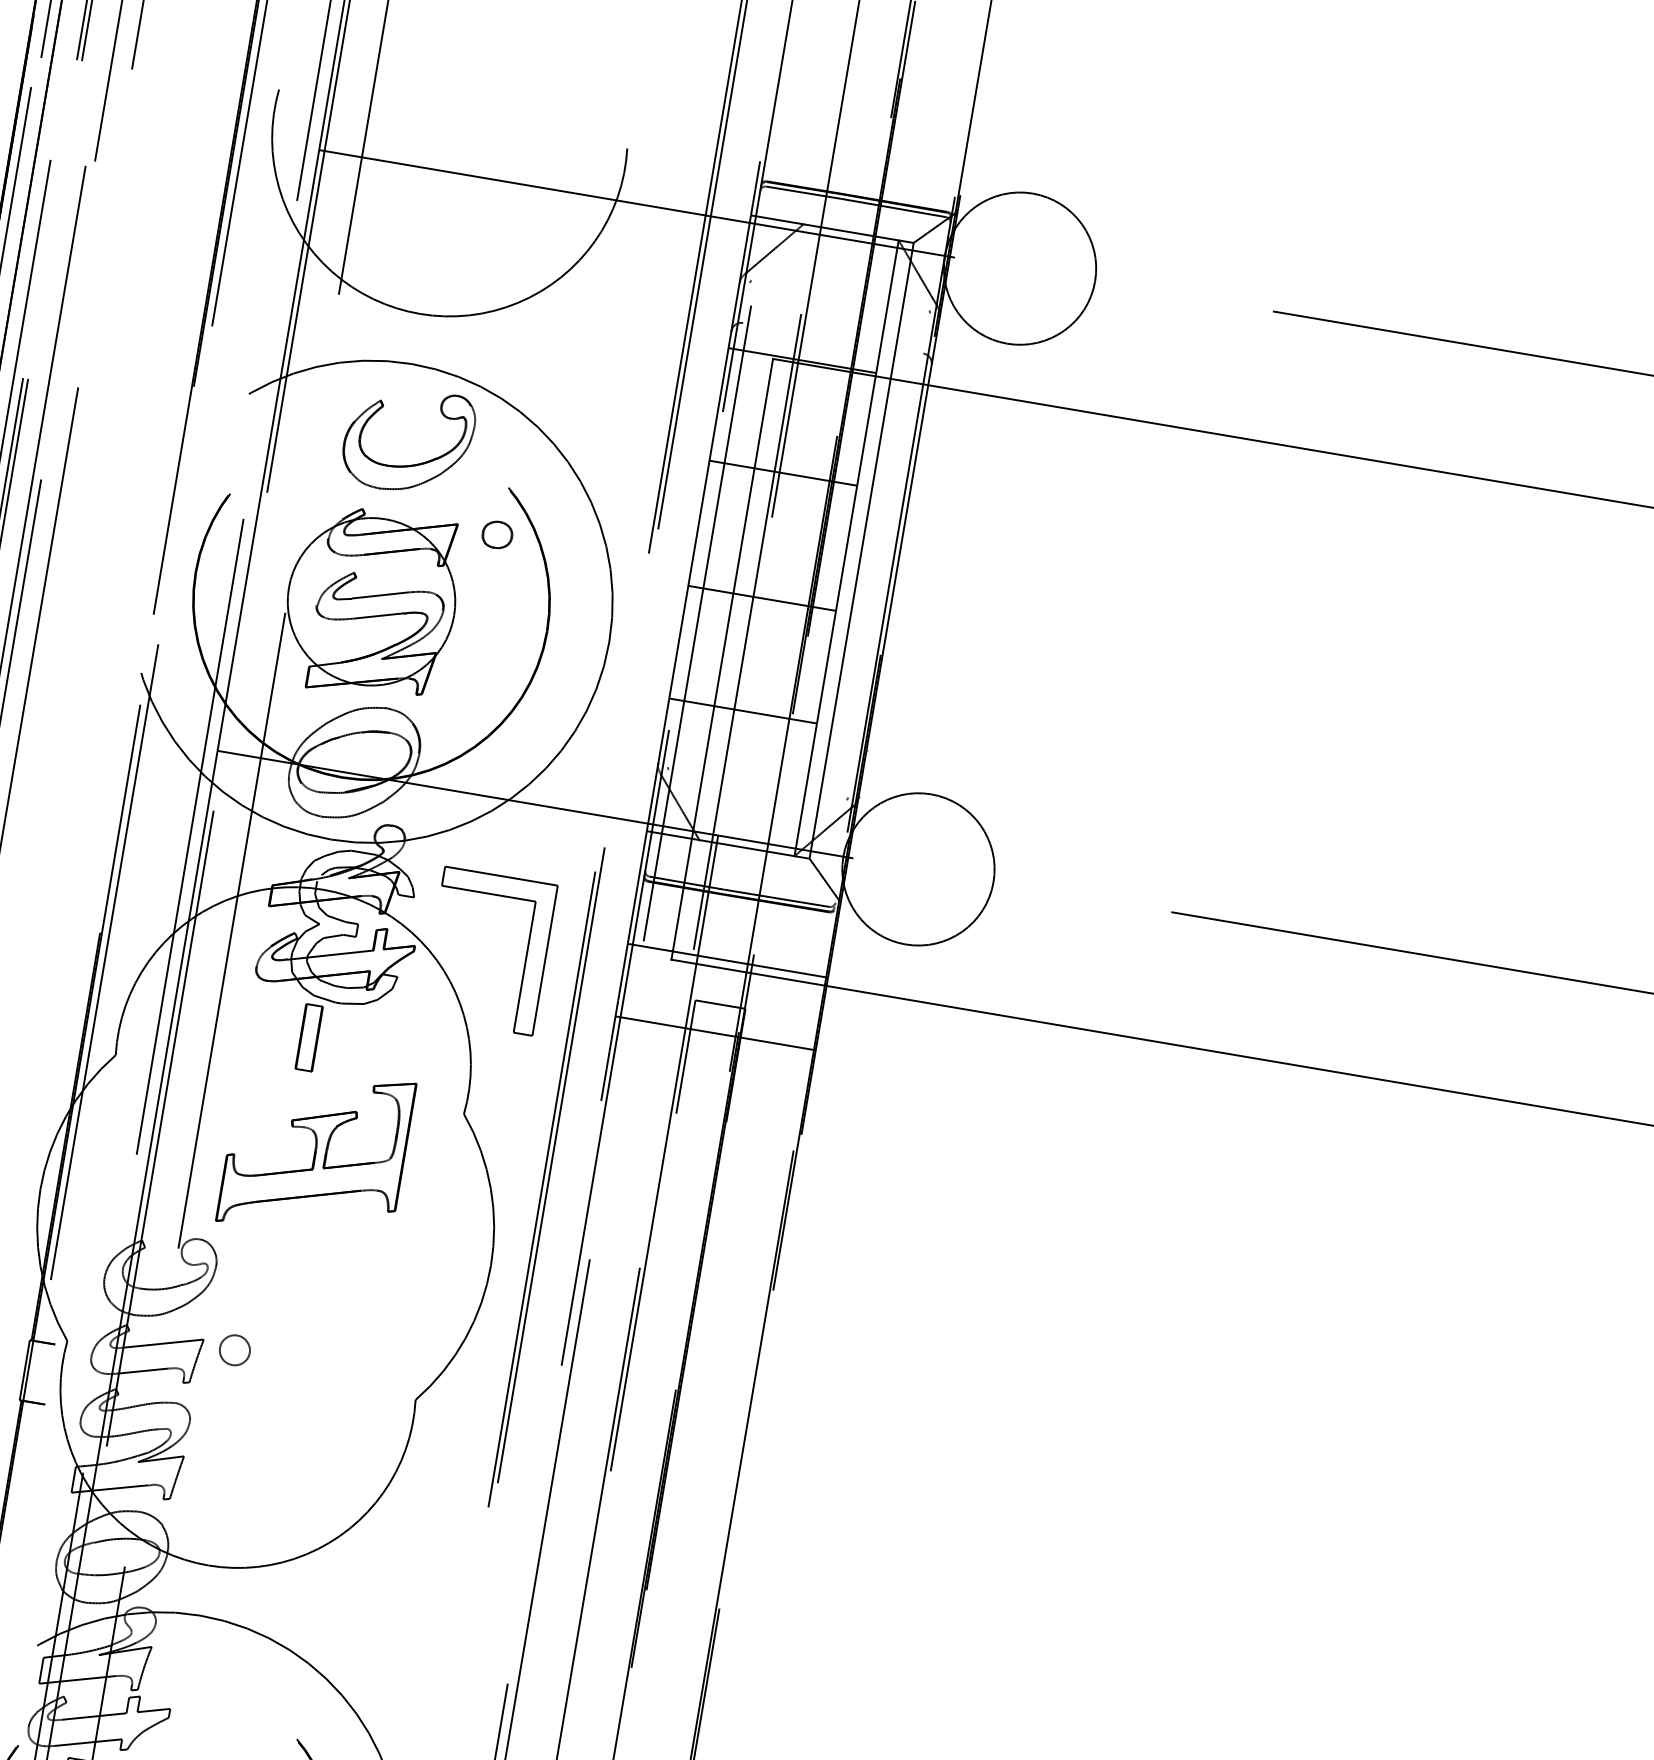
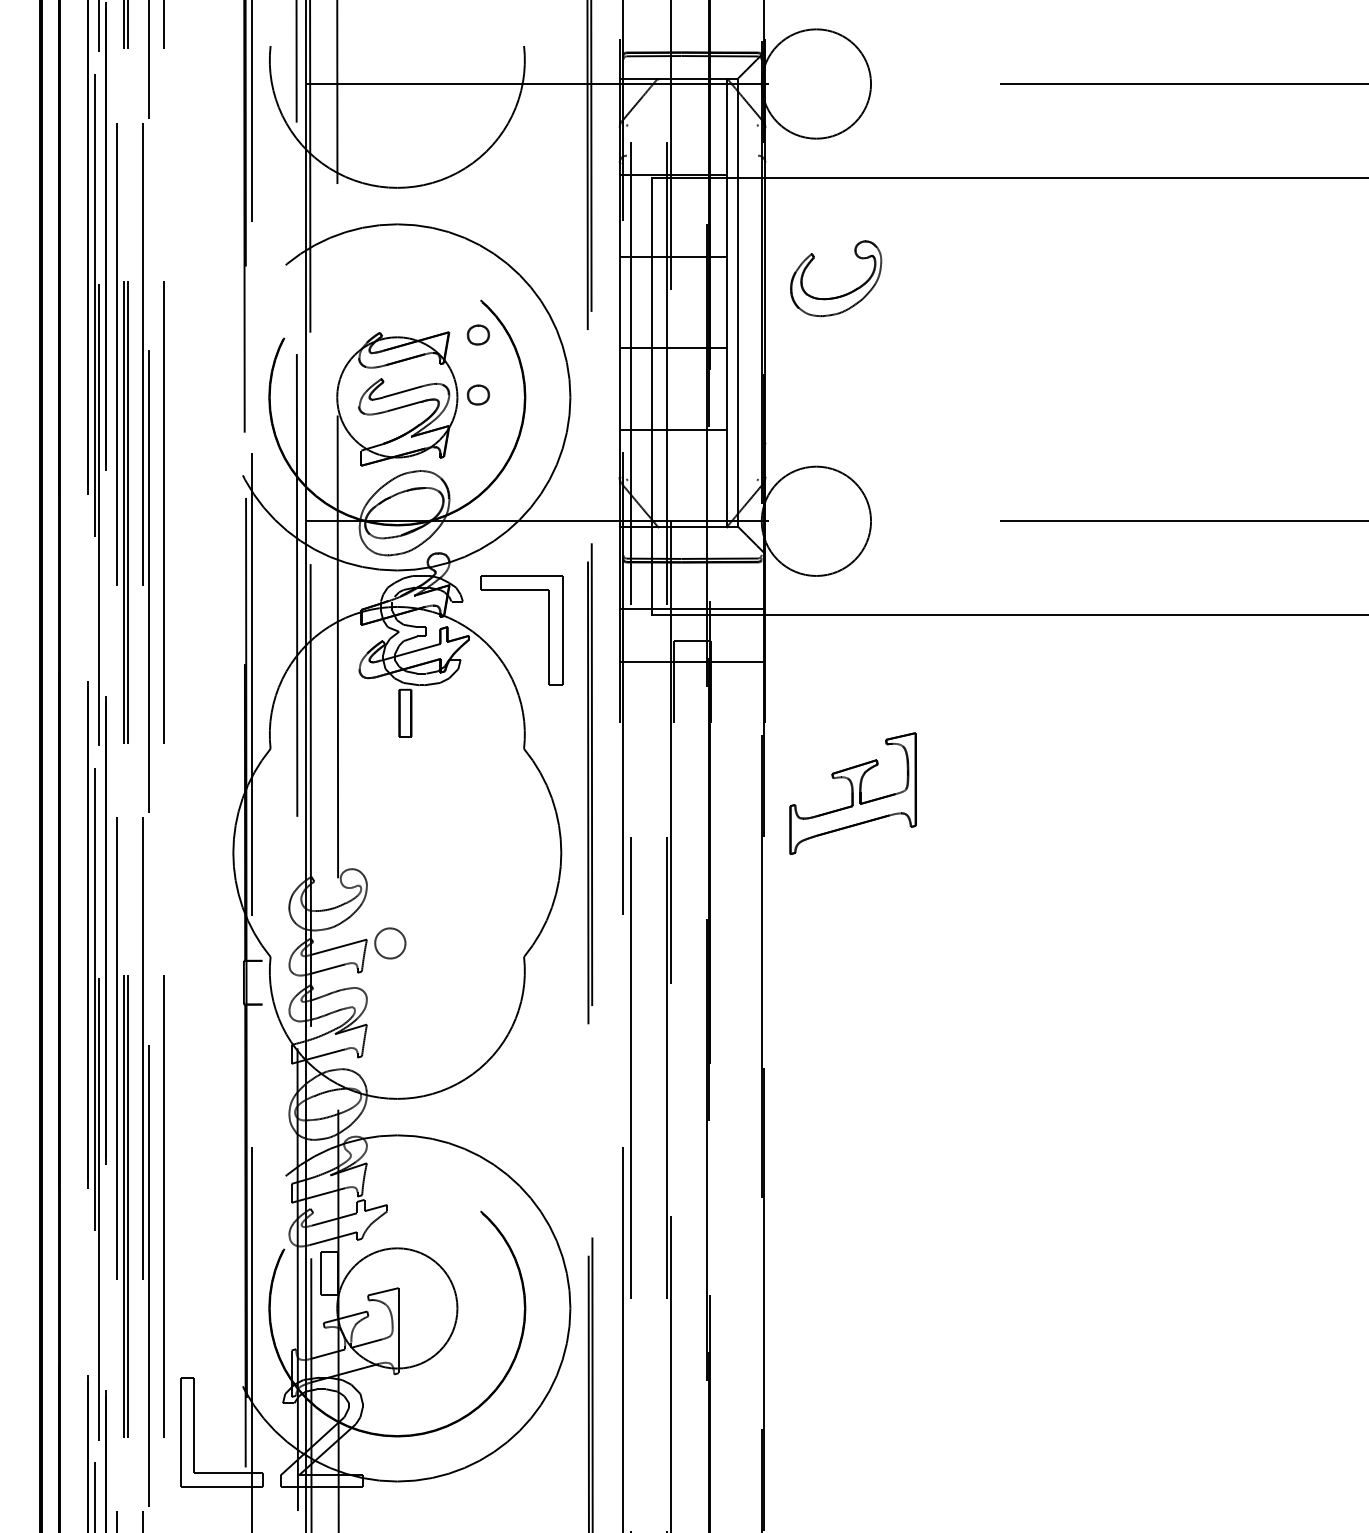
part: (409, 464) -> (839, 295), moved
part: (482, 616) -> (477, 394), added
part: (315, 1152) -> (852, 793), moved
part: (233, 1350) -> (389, 943), size x1.4

